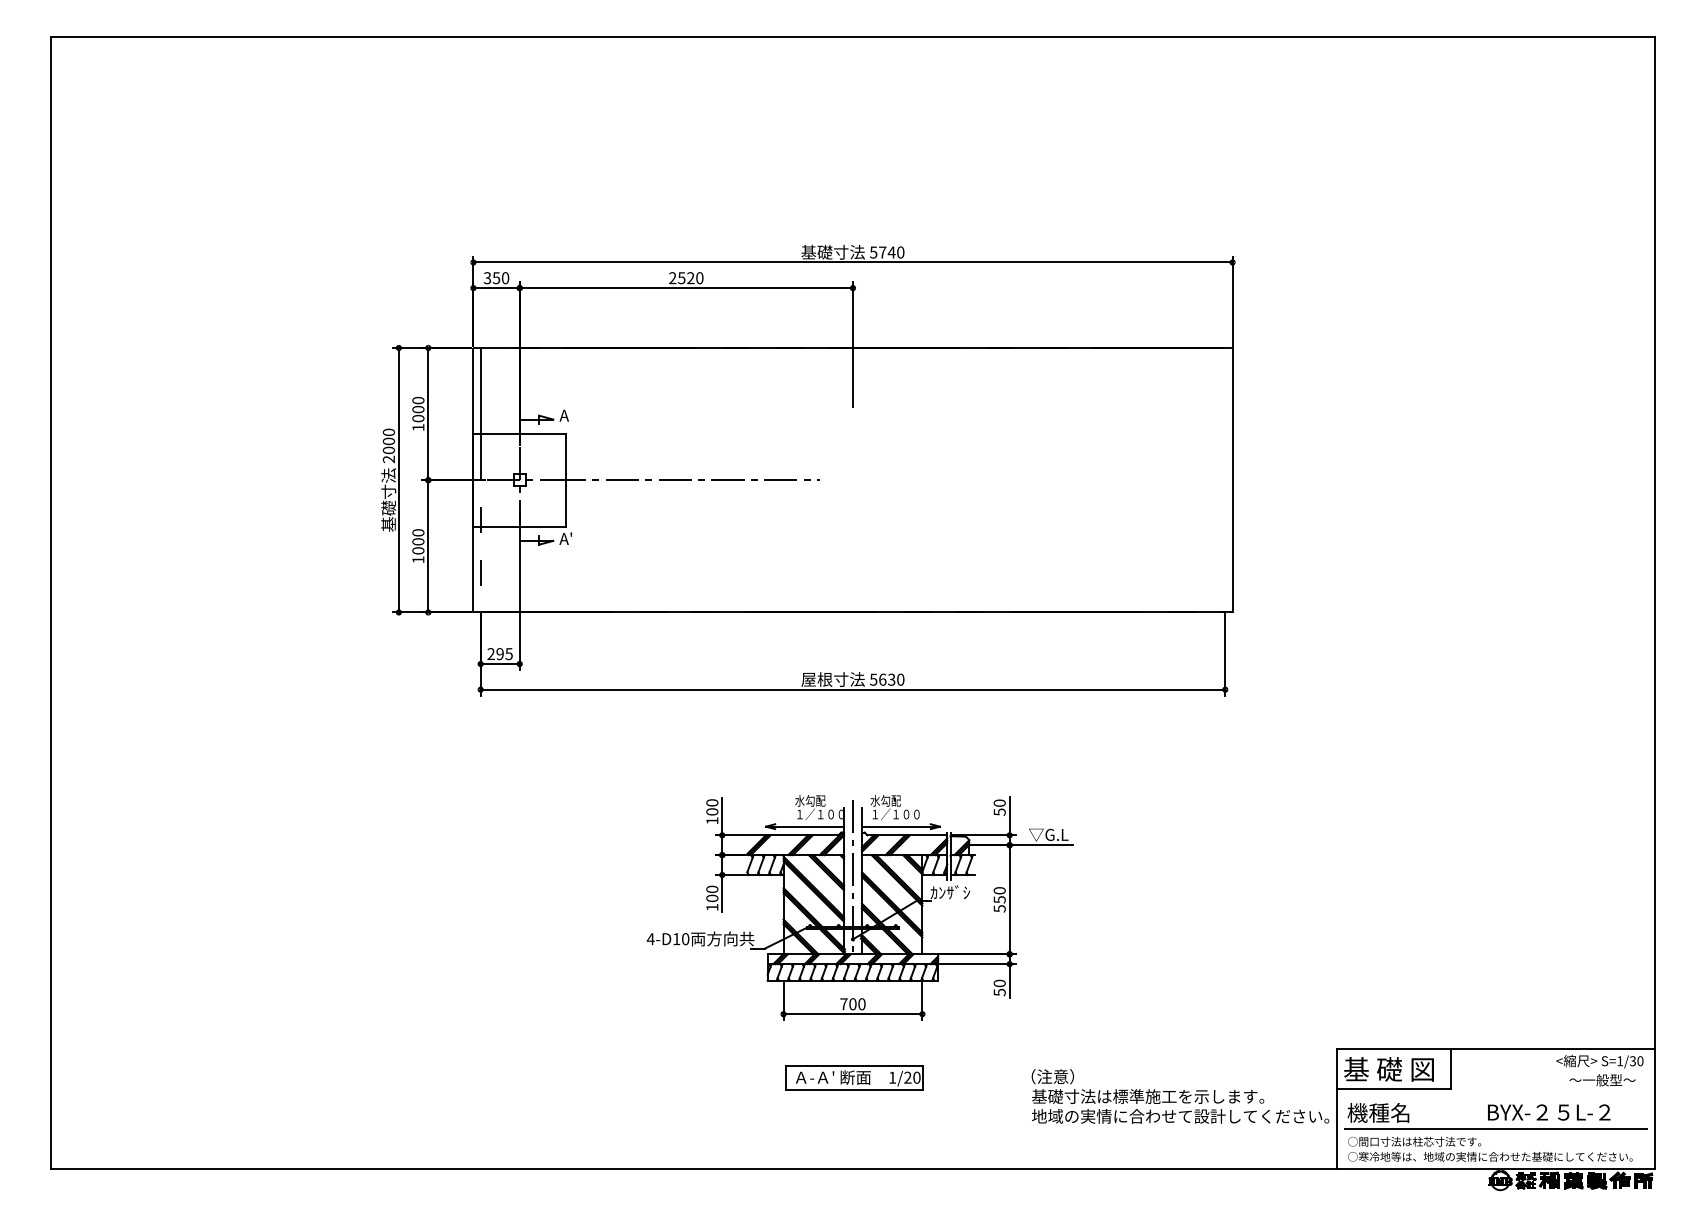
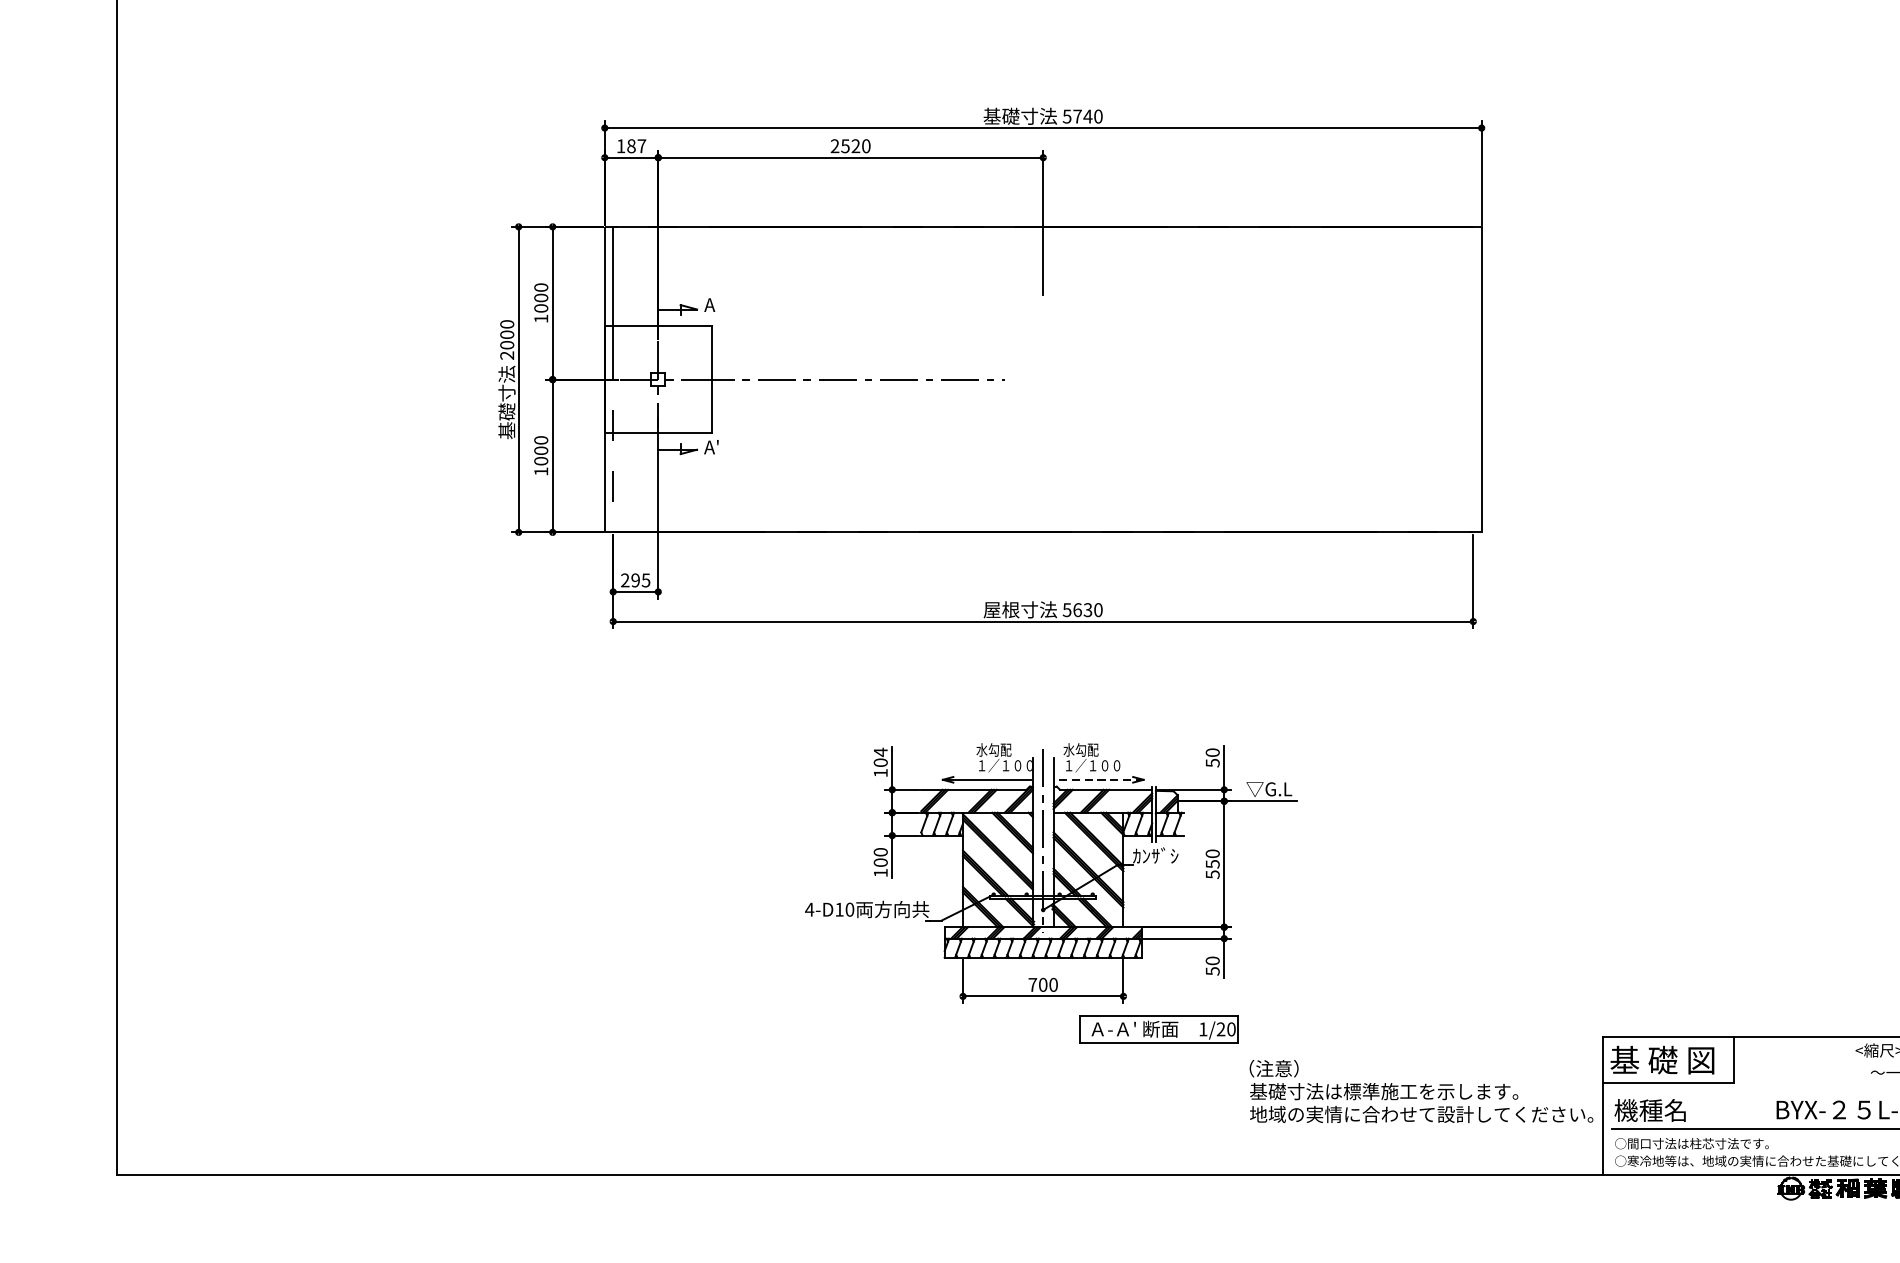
text: (496, 278) -> (631, 146), 350 -> 187
text: (712, 802) -> (880, 751), 100 -> 104
line: (901, 826) -> (1099, 779), solid -> dashed
part: (854, 1077) -> (1159, 1029), moved

